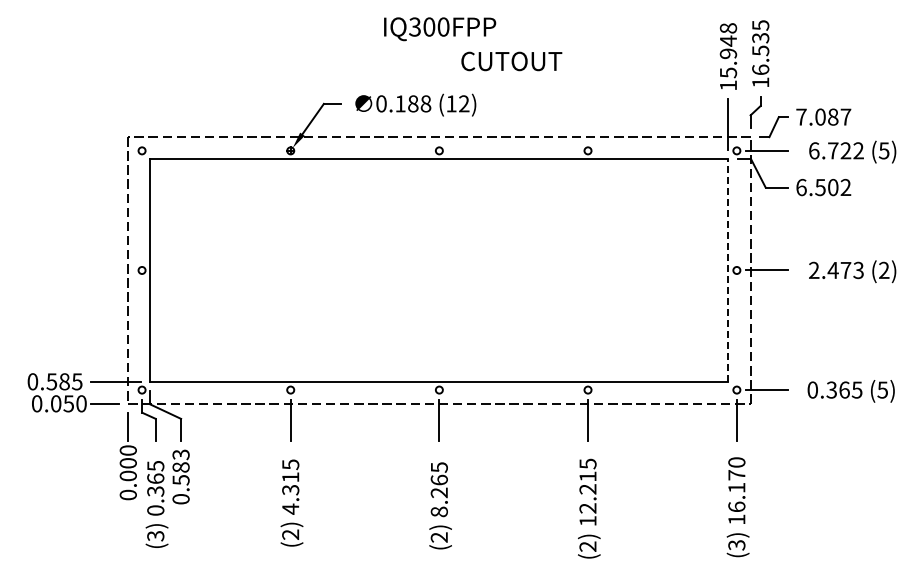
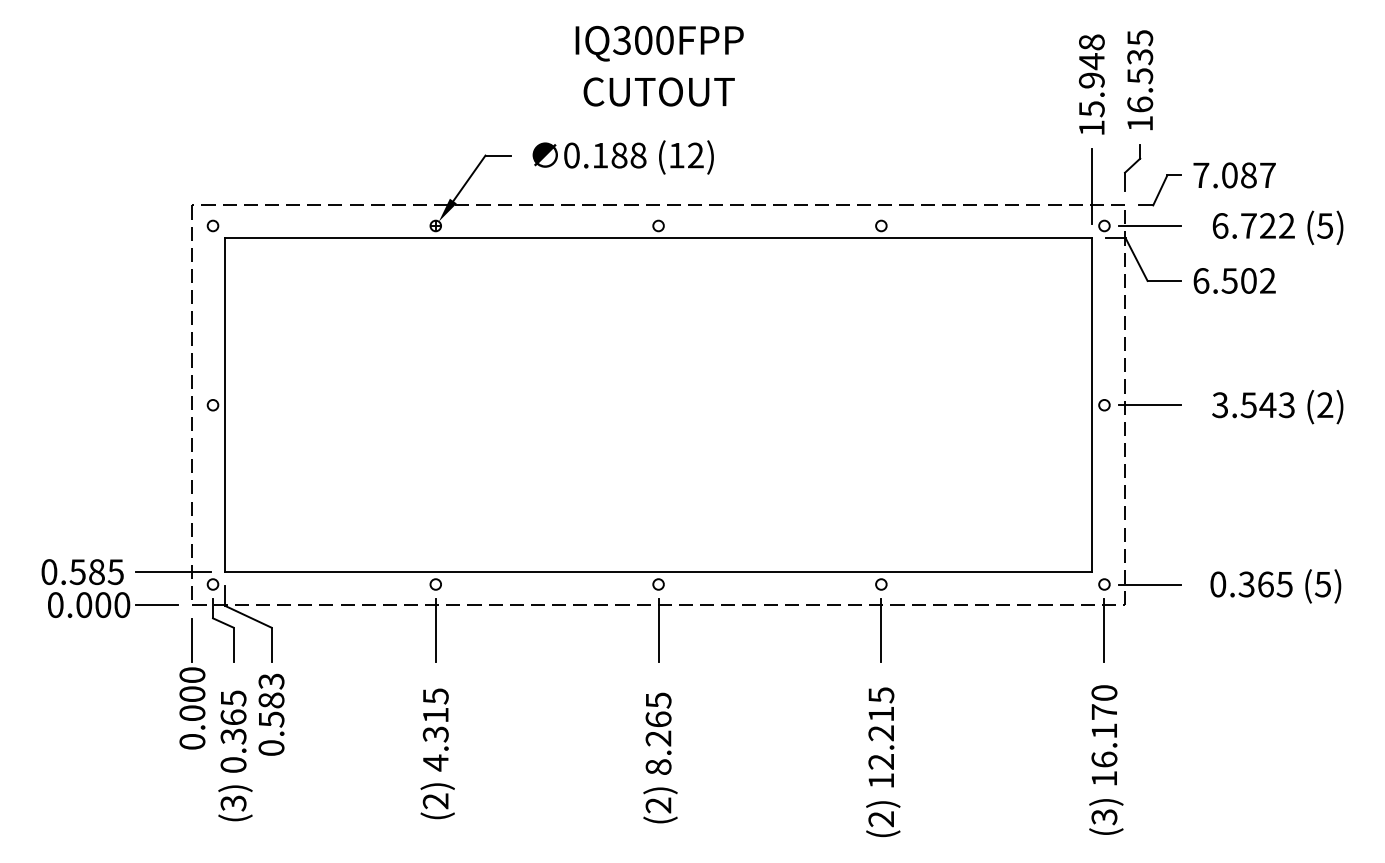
text: (511, 61) -> (658, 92), moved
line: (728, 269) -> (1091, 403), dashed -> solid
text: (829, 270) -> (1243, 405), 2.473 -> 3.543
text: (68, 403) -> (102, 604), 0.050 -> 0.000

